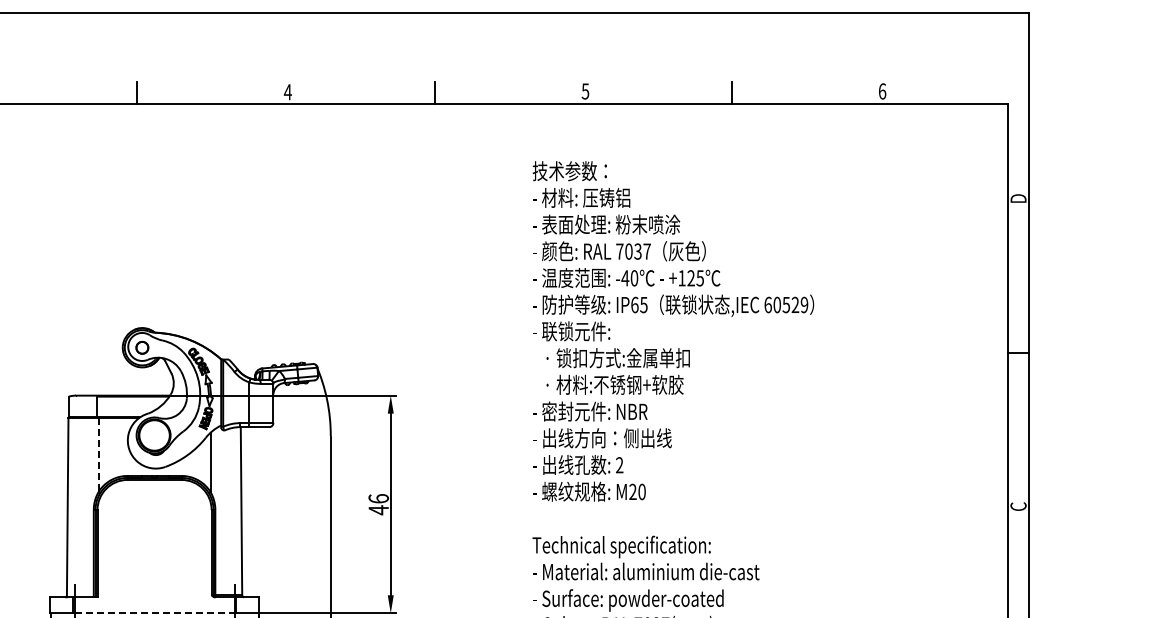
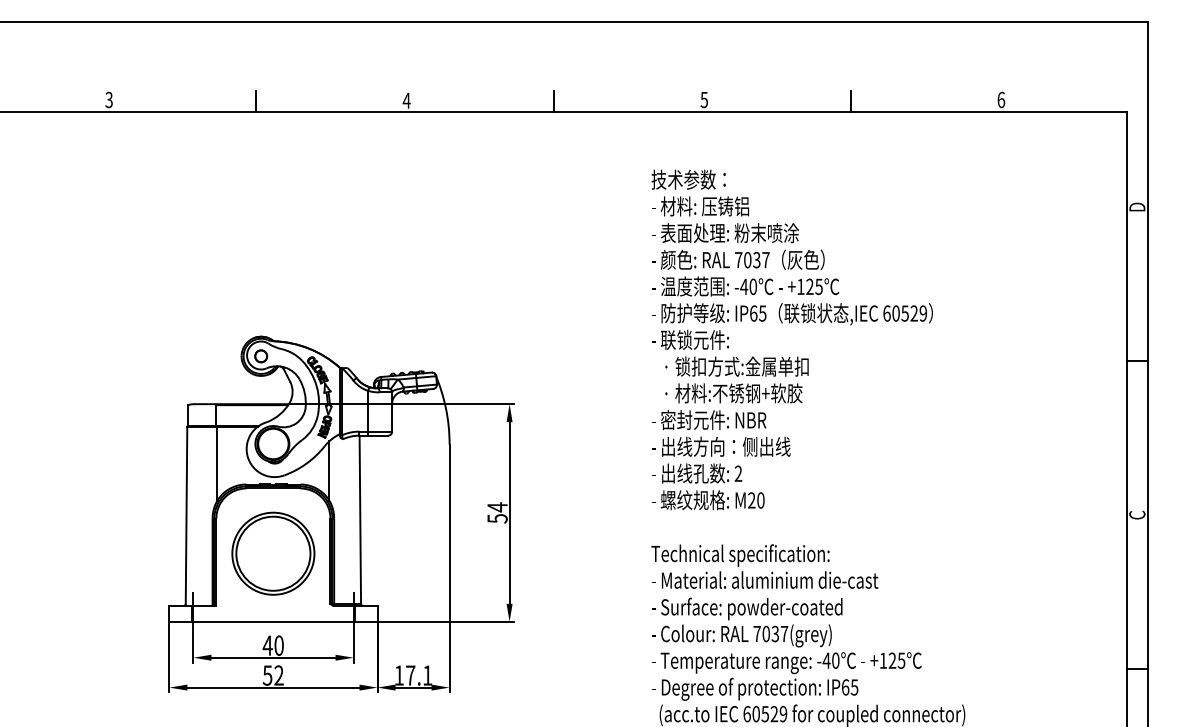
line: (98, 454) -> (217, 463), dashed -> solid
text: (378, 503) -> (497, 512), 46 -> 54
part: (154, 544) -> (273, 553), added
line: (153, 612) -> (272, 621), dashed -> solid

